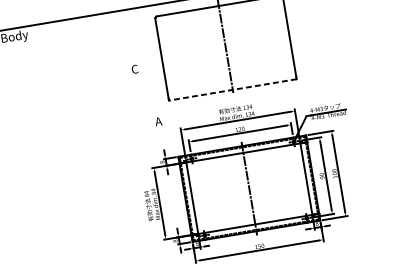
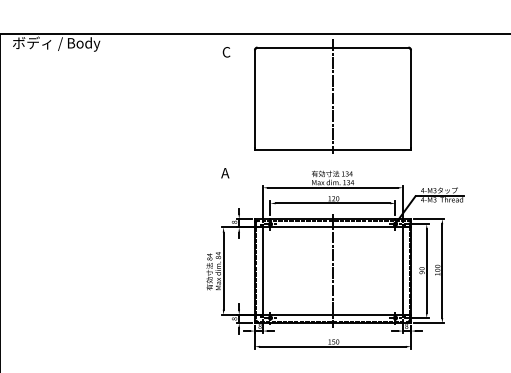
text: (134, 69) -> (226, 52), moved
line: (232, 90) -> (332, 150), dashed -> solid
text: (158, 121) -> (225, 173), moved

